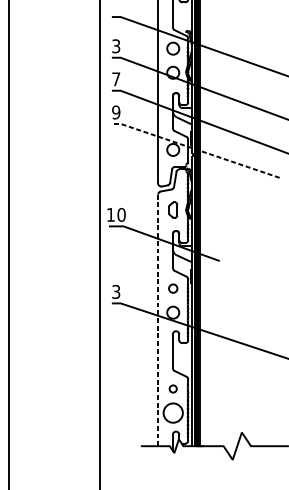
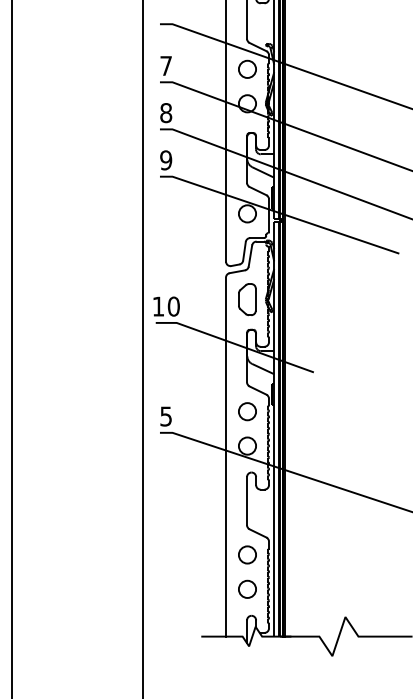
text: (115, 45) -> (165, 65), 3 -> 7
text: (116, 79) -> (166, 113), 7 -> 8
line: (195, 148) -> (279, 212), dashed -> solid
part: (173, 209) -> (247, 299), size x1.43
circle: (173, 288) -> (247, 411), size x1.43
text: (116, 291) -> (166, 415), 3 -> 5
line: (158, 319) -> (226, 456), dashed -> solid
circle: (173, 388) -> (247, 554), size x1.67
circle: (173, 412) -> (247, 588), size x0.62

